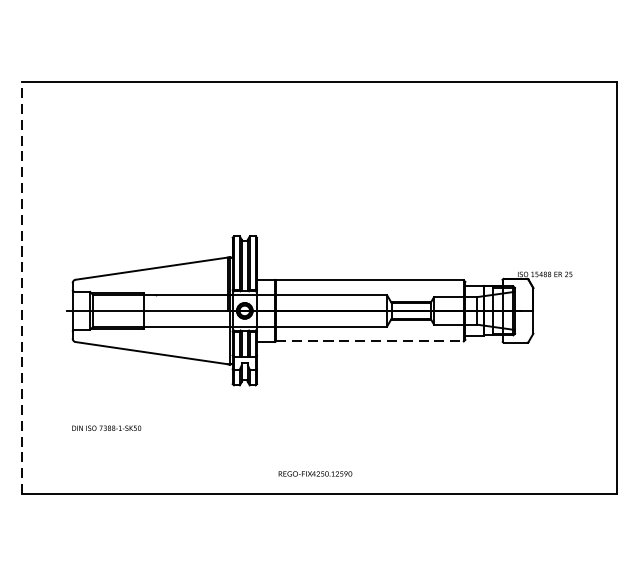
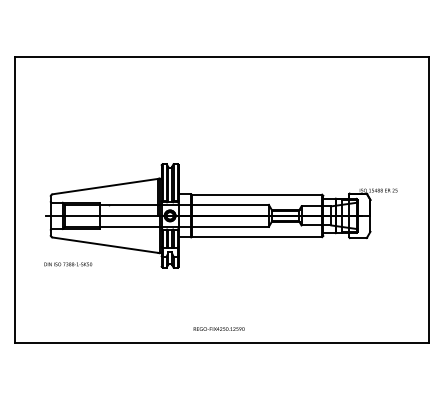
line: (22, 287) -> (15, 199), dashed -> solid
line: (370, 342) -> (257, 237), dashed -> solid
text: (107, 428) -> (68, 264), moved

